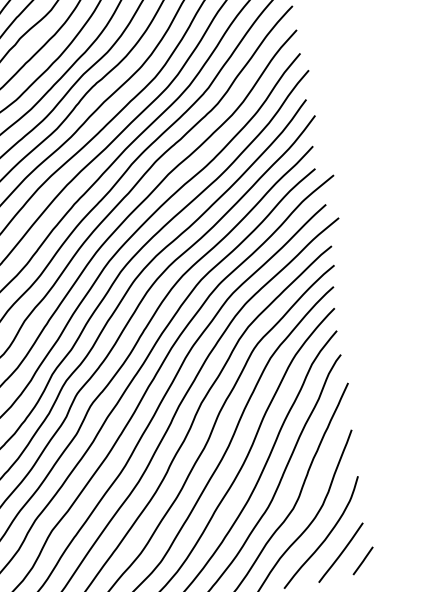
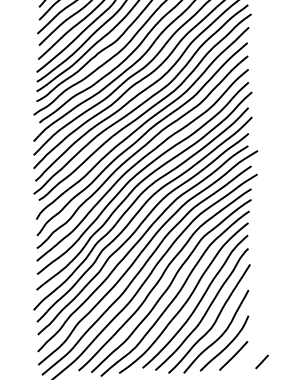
line: (361, 560) -> (261, 361), moved

